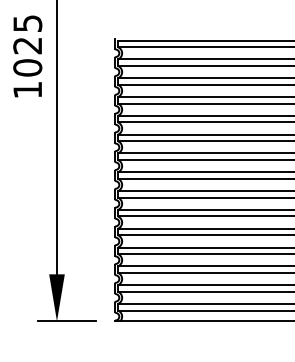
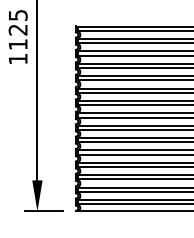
text: (26, 67) -> (17, 44), 1025 -> 1125

